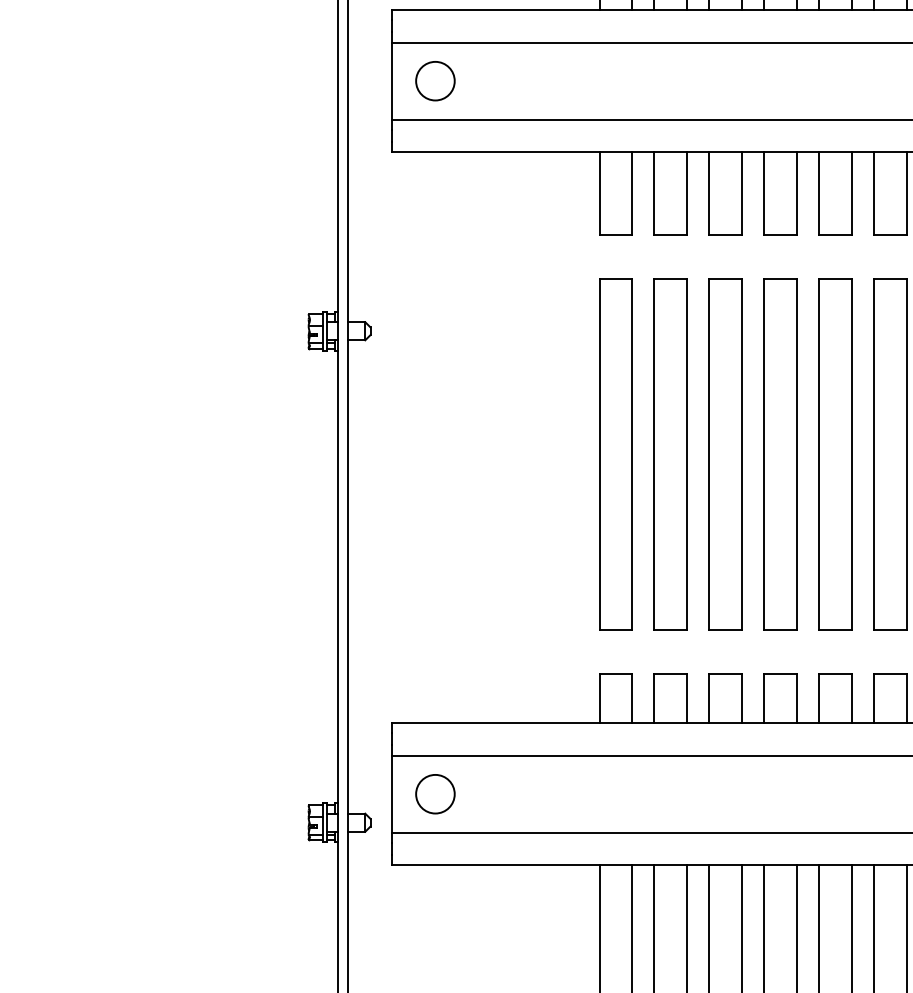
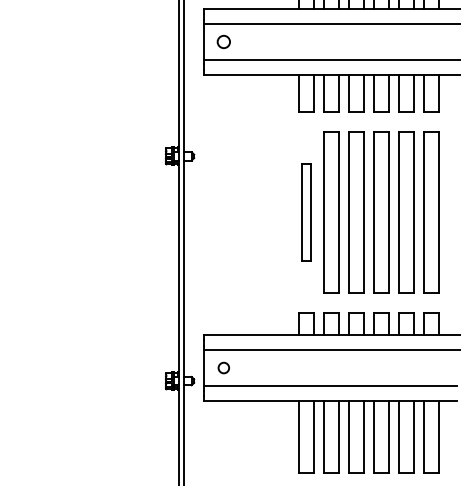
circle: (434, 80) -> (223, 41), size x0.7
part: (616, 453) -> (306, 212), size x0.6
circle: (434, 792) -> (223, 367), size x0.6

